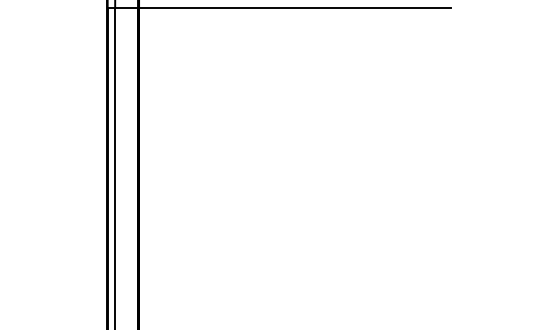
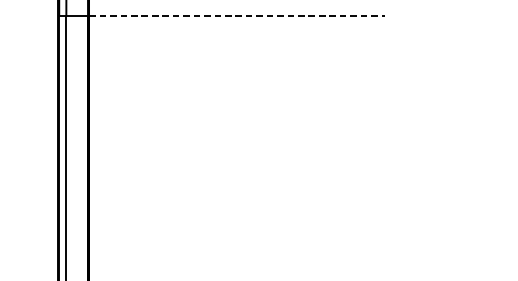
line: (294, 8) -> (236, 16), solid -> dashed

